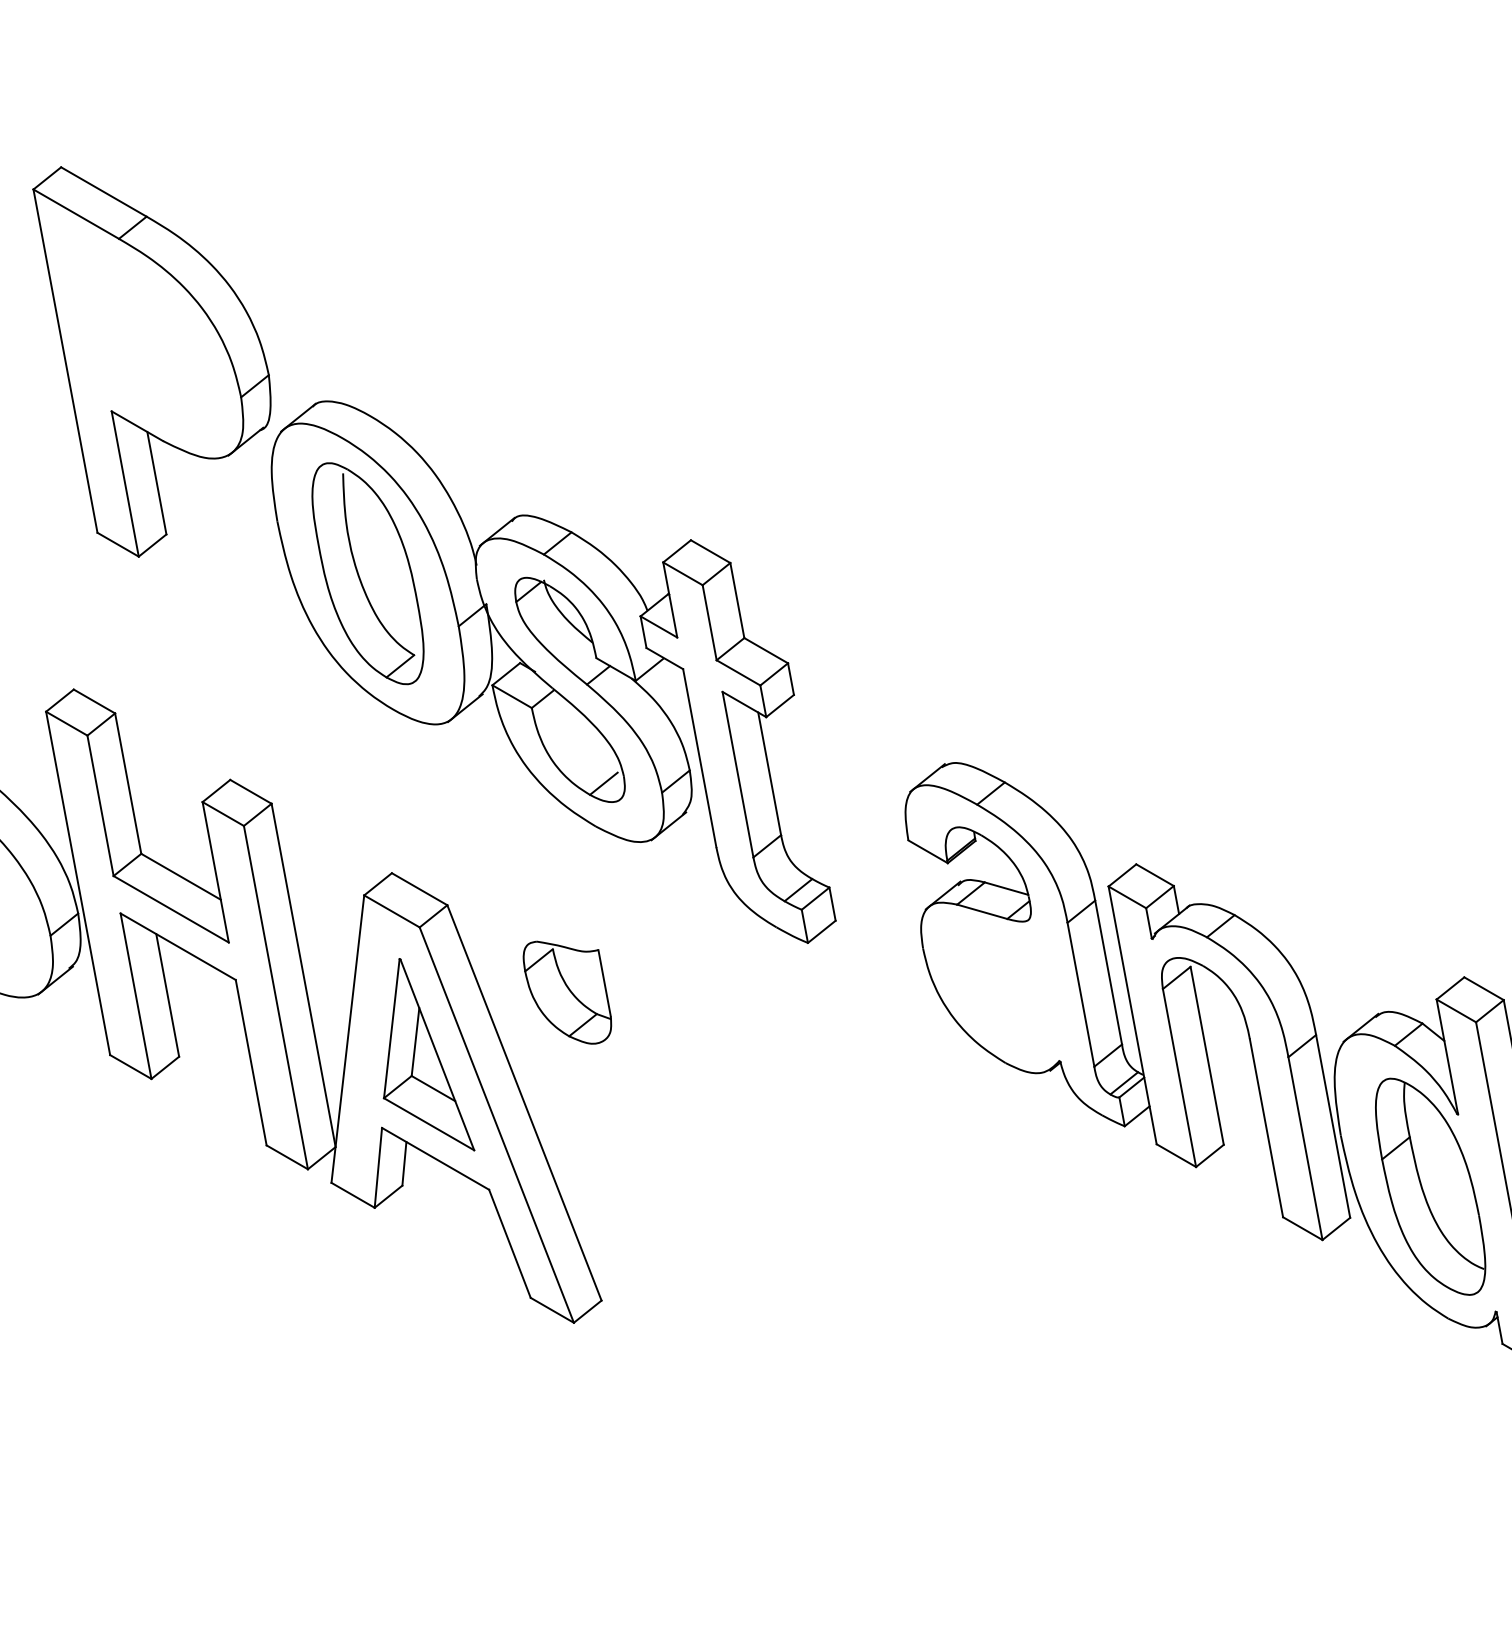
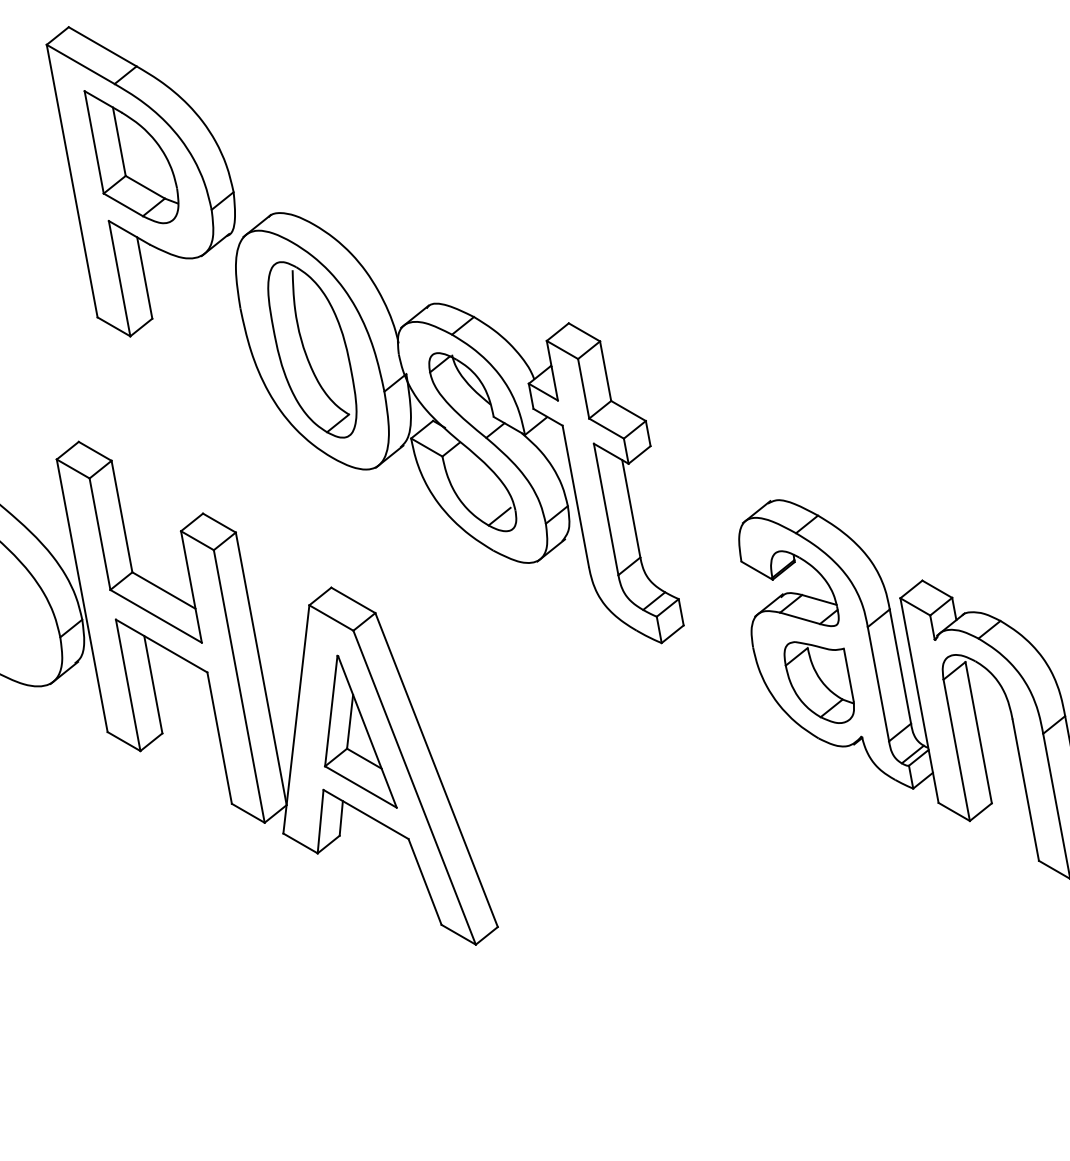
part: (140, 330) -> (131, 156), added
part: (567, 992) -> (819, 682), moved

